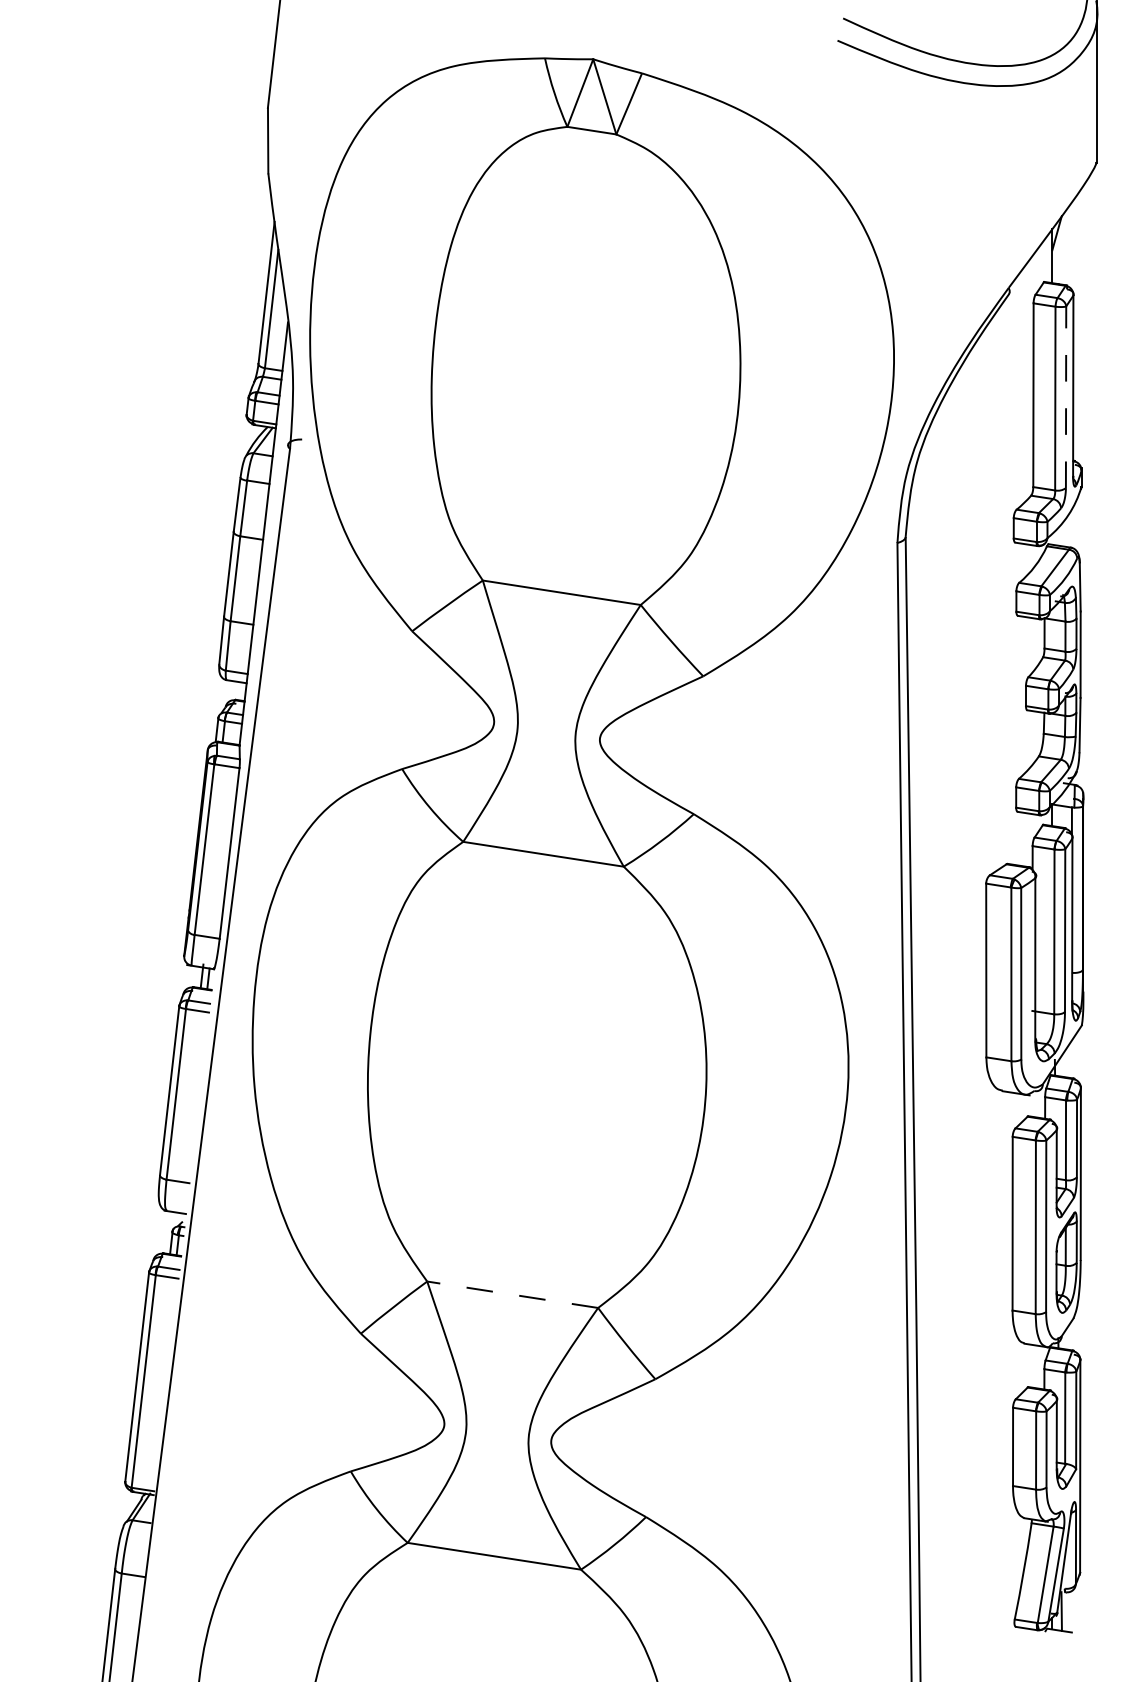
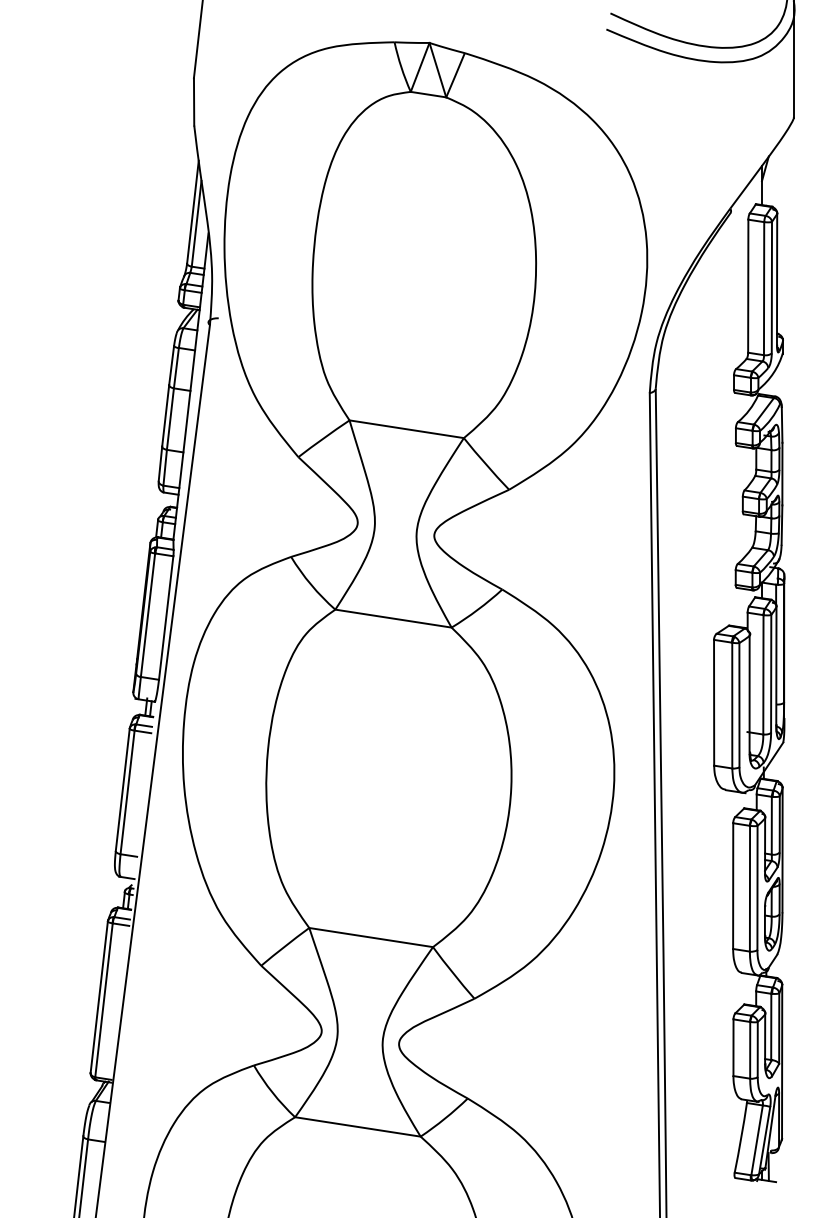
line: (1066, 397) -> (772, 287), dashed -> solid
line: (512, 1294) -> (371, 937), dashed -> solid

